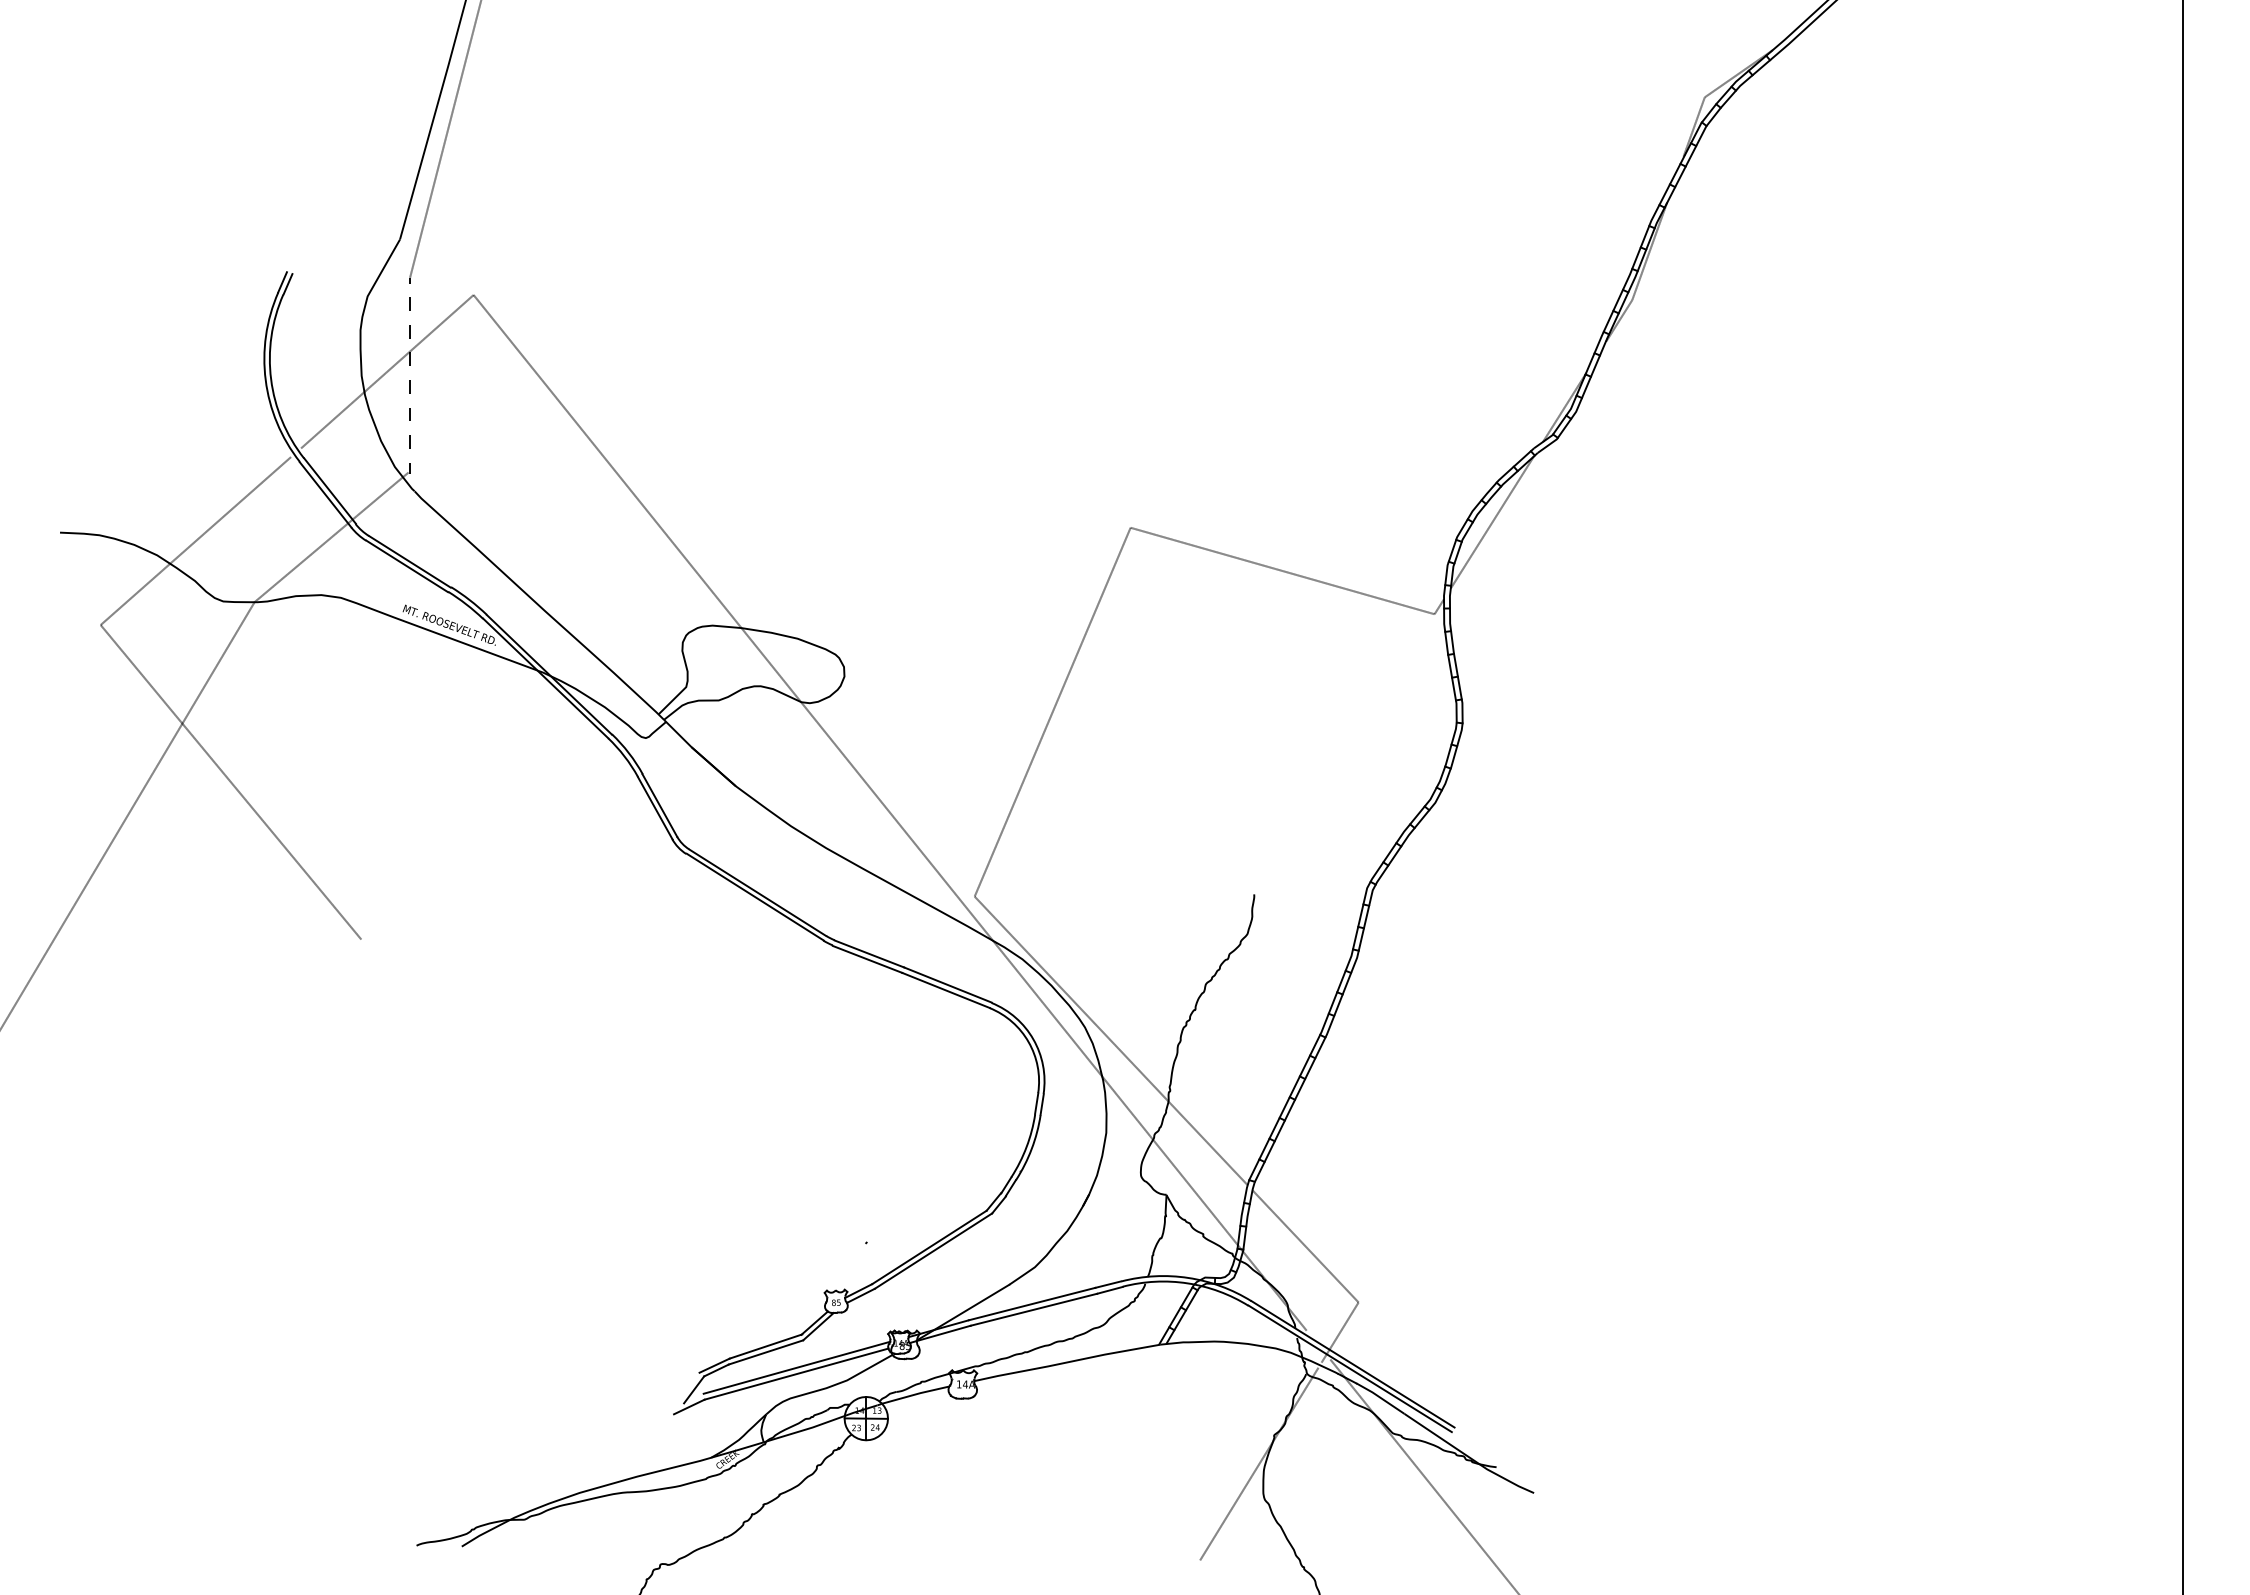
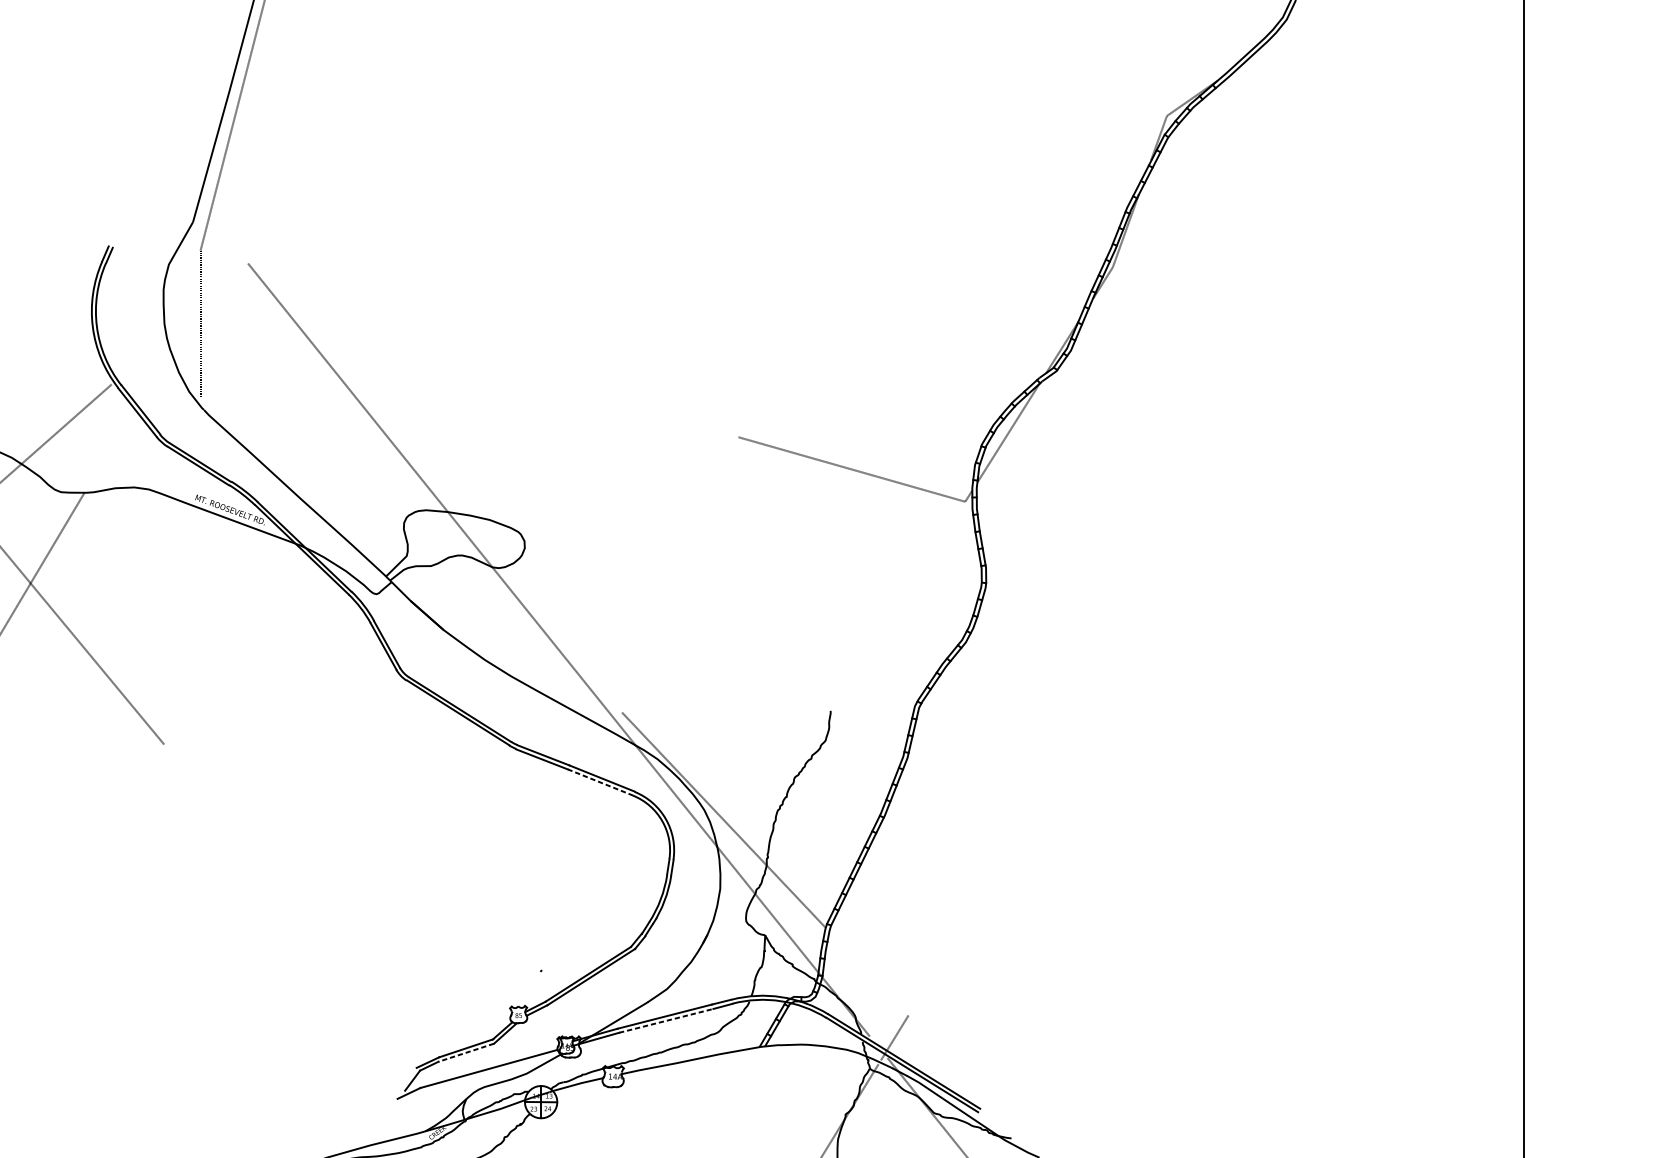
line: (387, 371) -> (183, 320), removed
line: (331, 537) -> (141, 444), removed
line: (1052, 711) -> (680, 574), removed
line: (945, 990) -> (600, 782), solid -> dashed
line: (1305, 1246) -> (868, 973), removed
line: (1034, 1309) -> (666, 1020), solid -> dashed
line: (765, 1352) -> (465, 1052), solid -> dashed
line: (796, 1367) -> (489, 1063), removed

